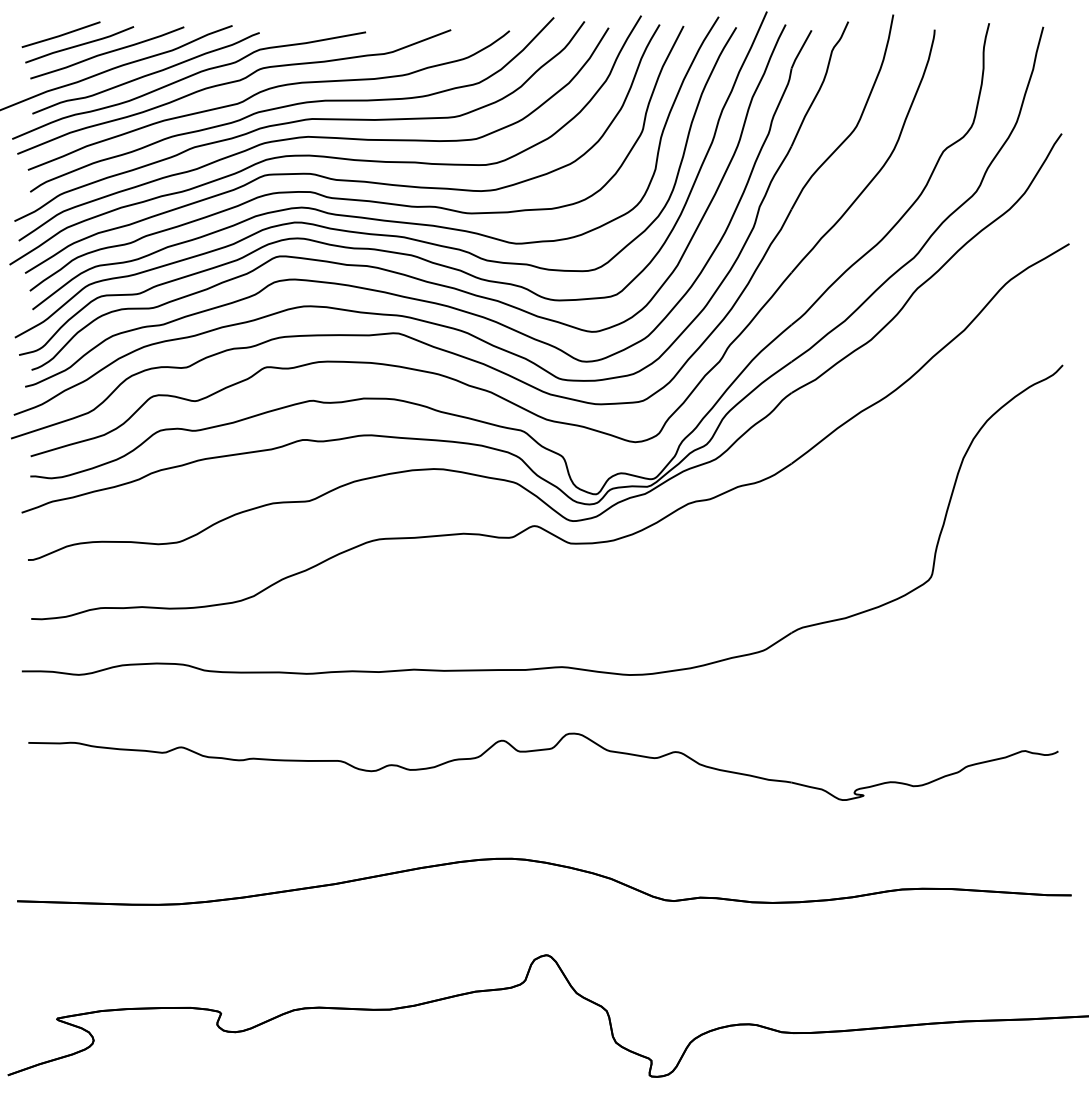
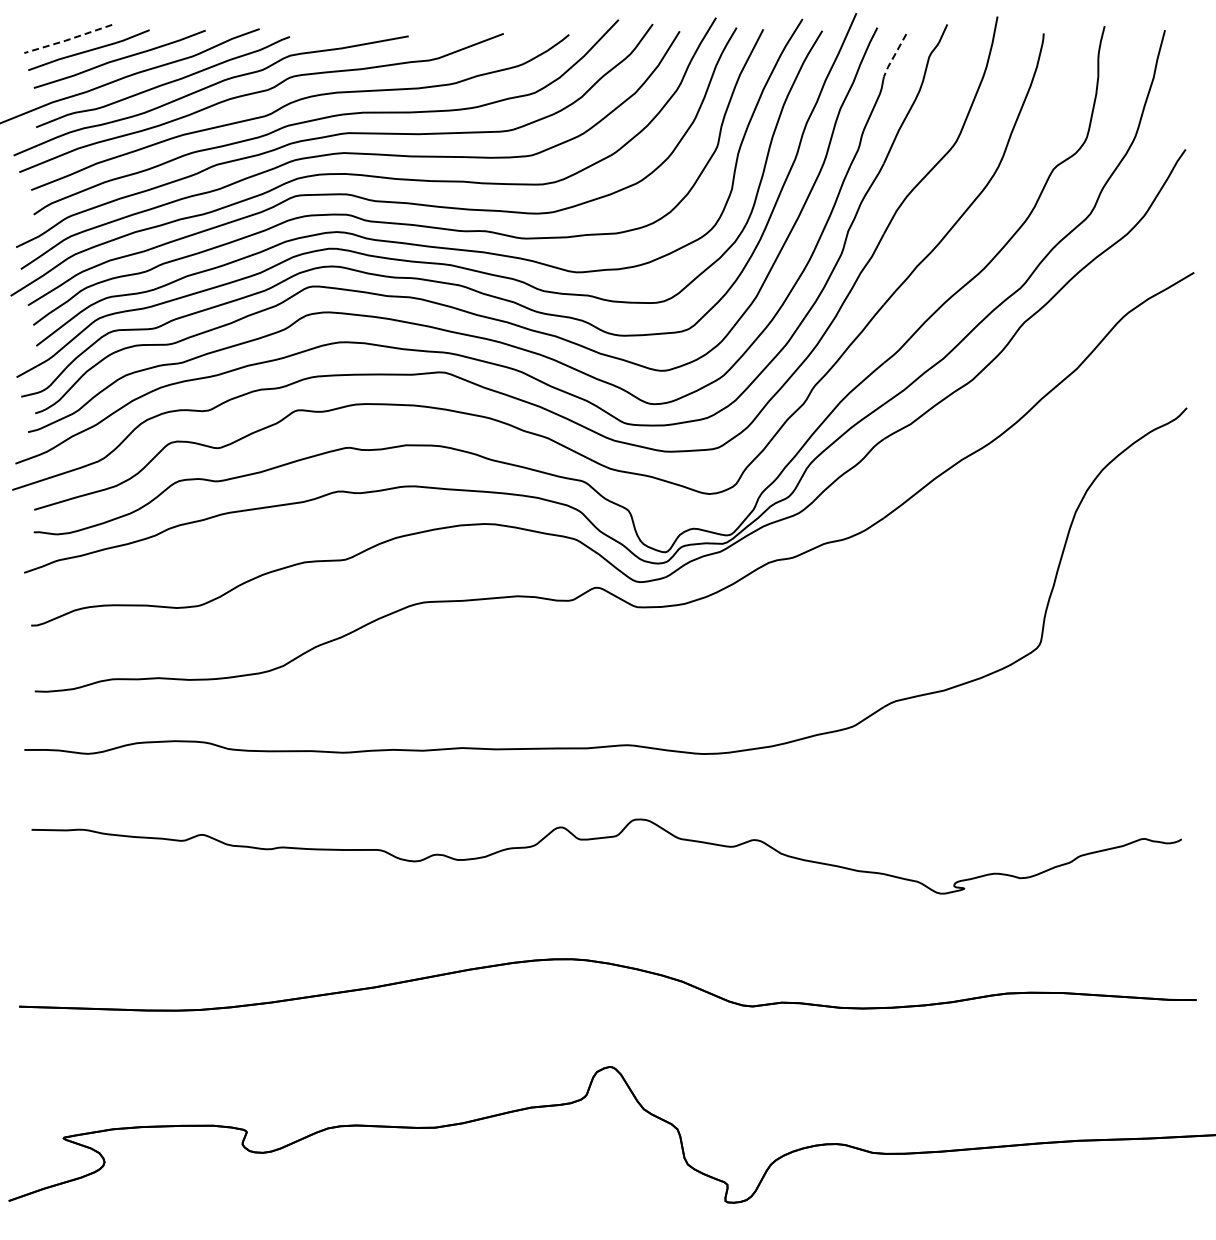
line: (60, 36) -> (67, 40), solid -> dashed
line: (801, 49) -> (894, 55), solid -> dashed

